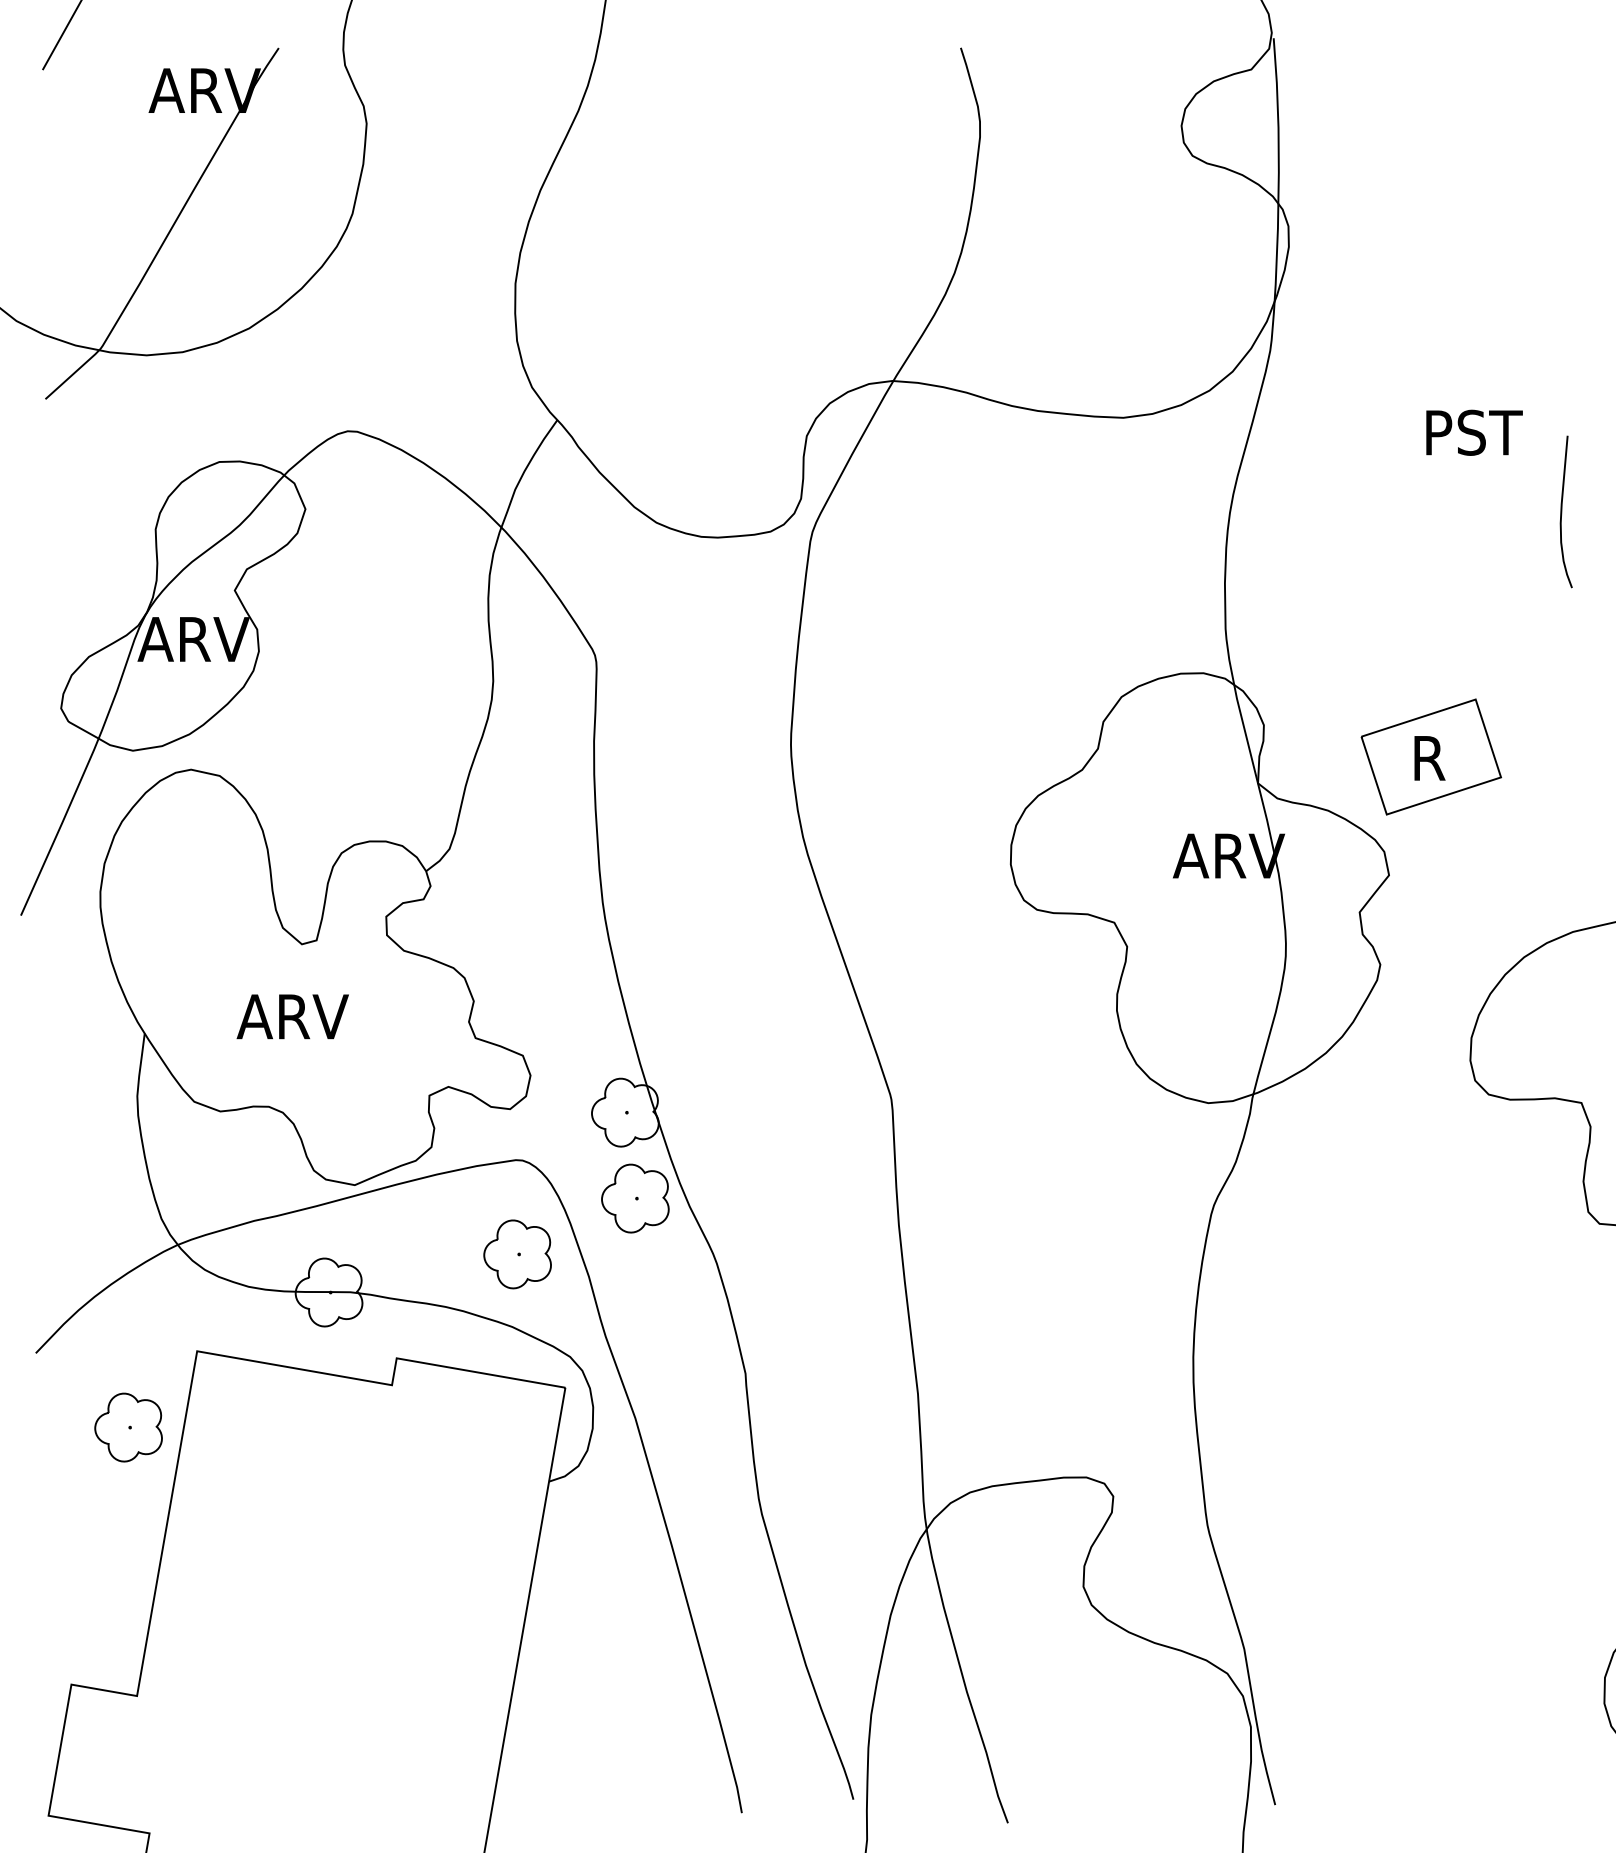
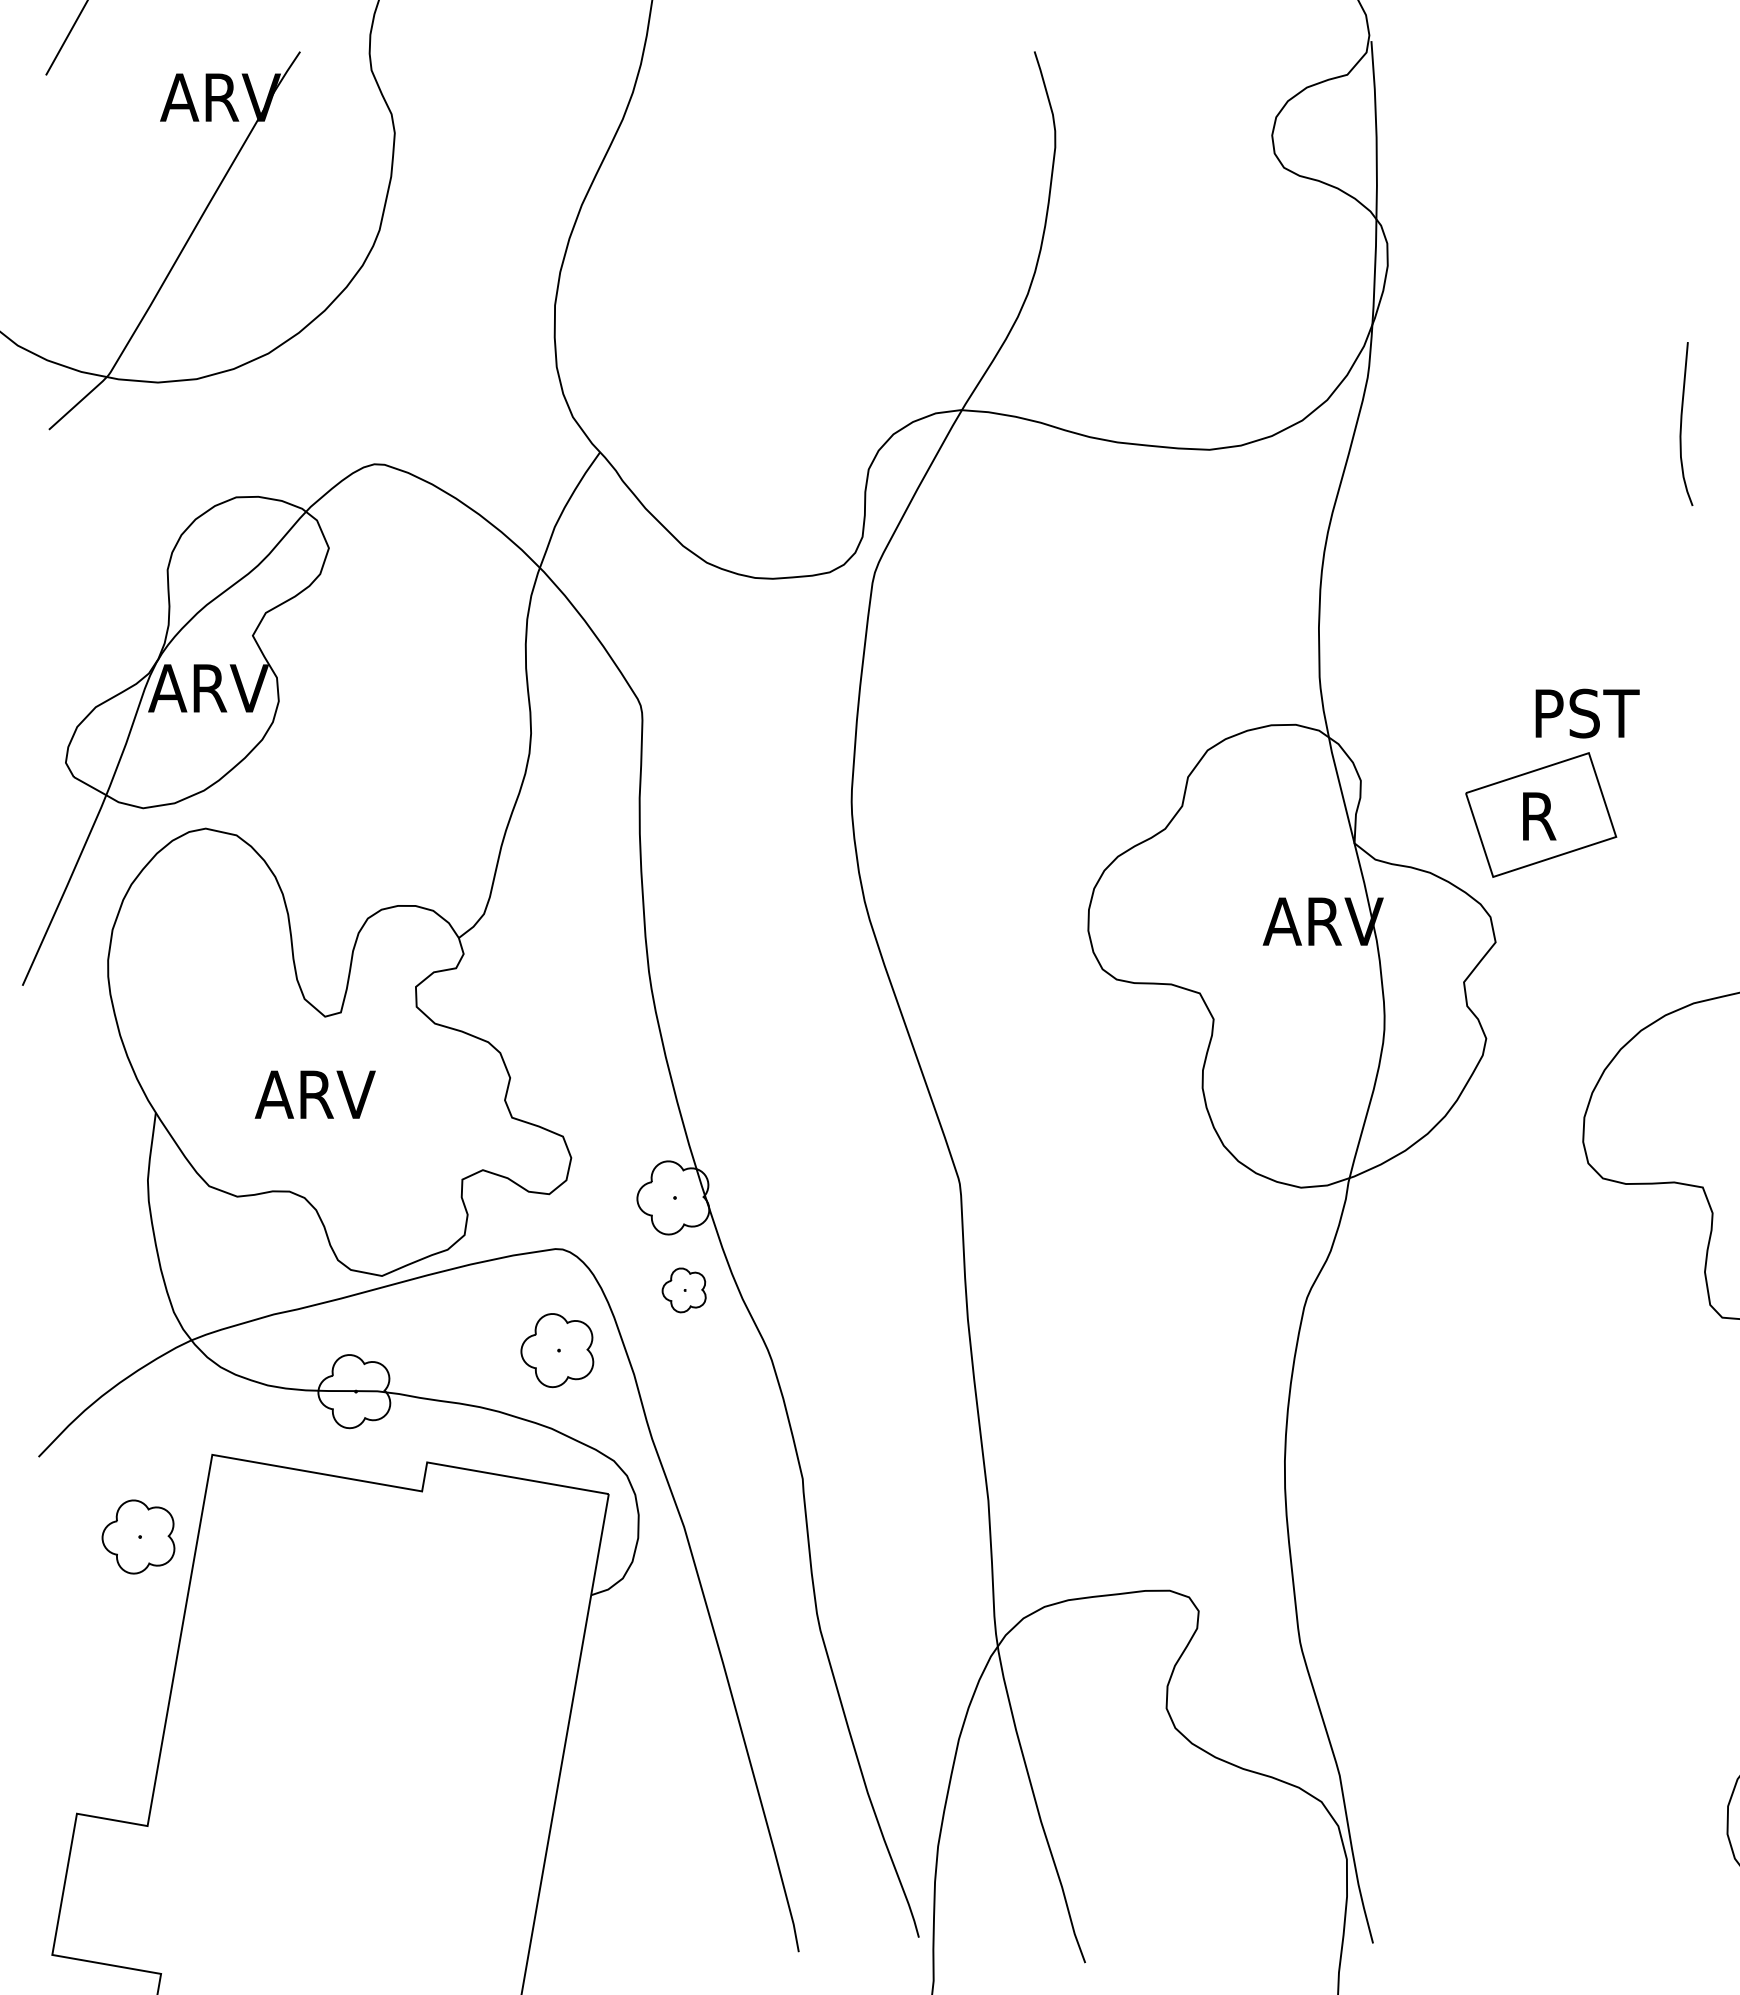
text: (1474, 432) -> (1587, 713), moved
curve: (1562, 511) -> (1682, 423), moved
part: (635, 1198) -> (684, 1290), size x0.6

